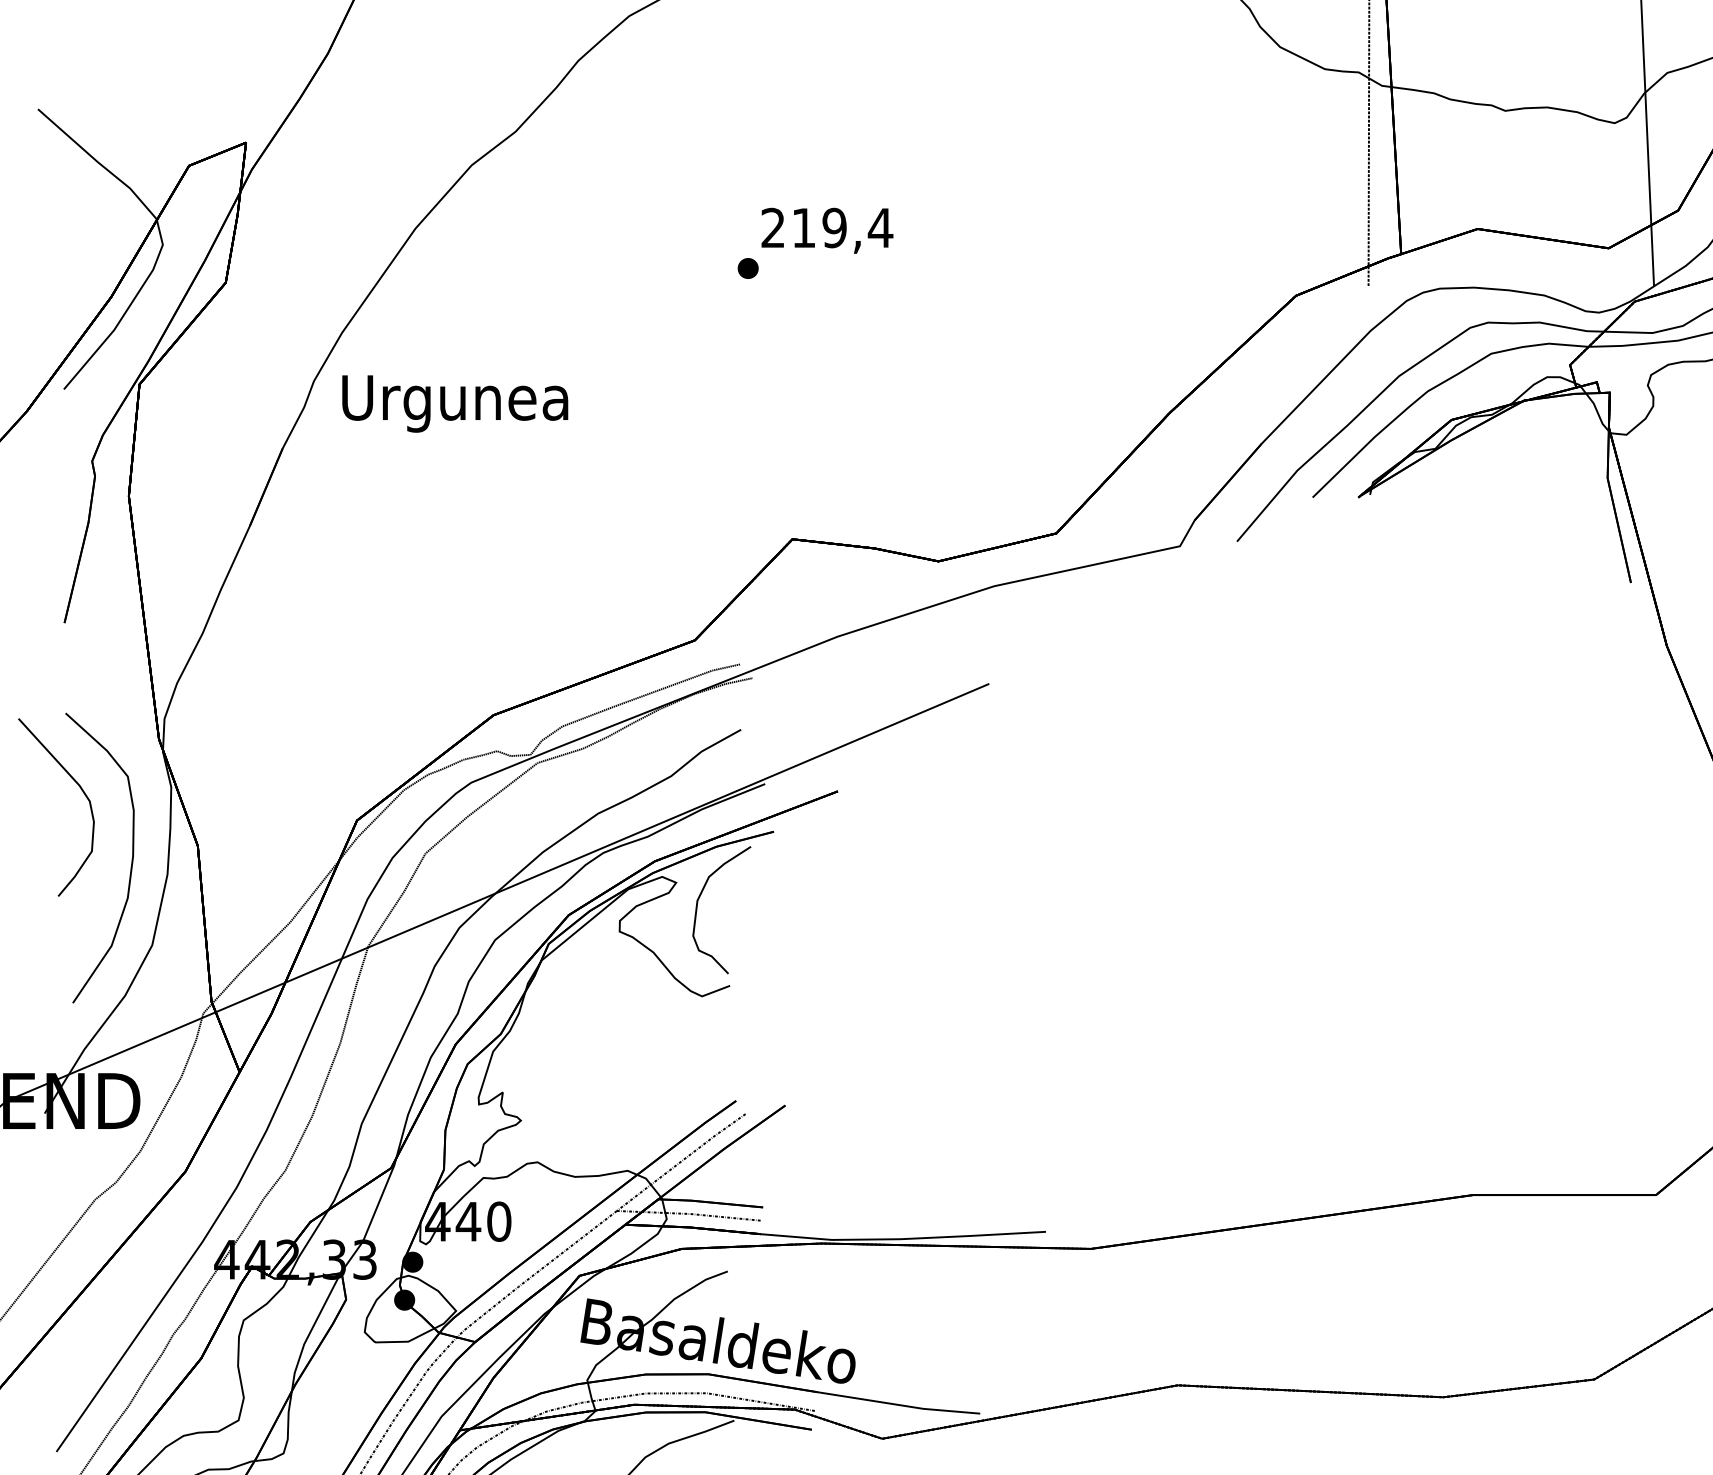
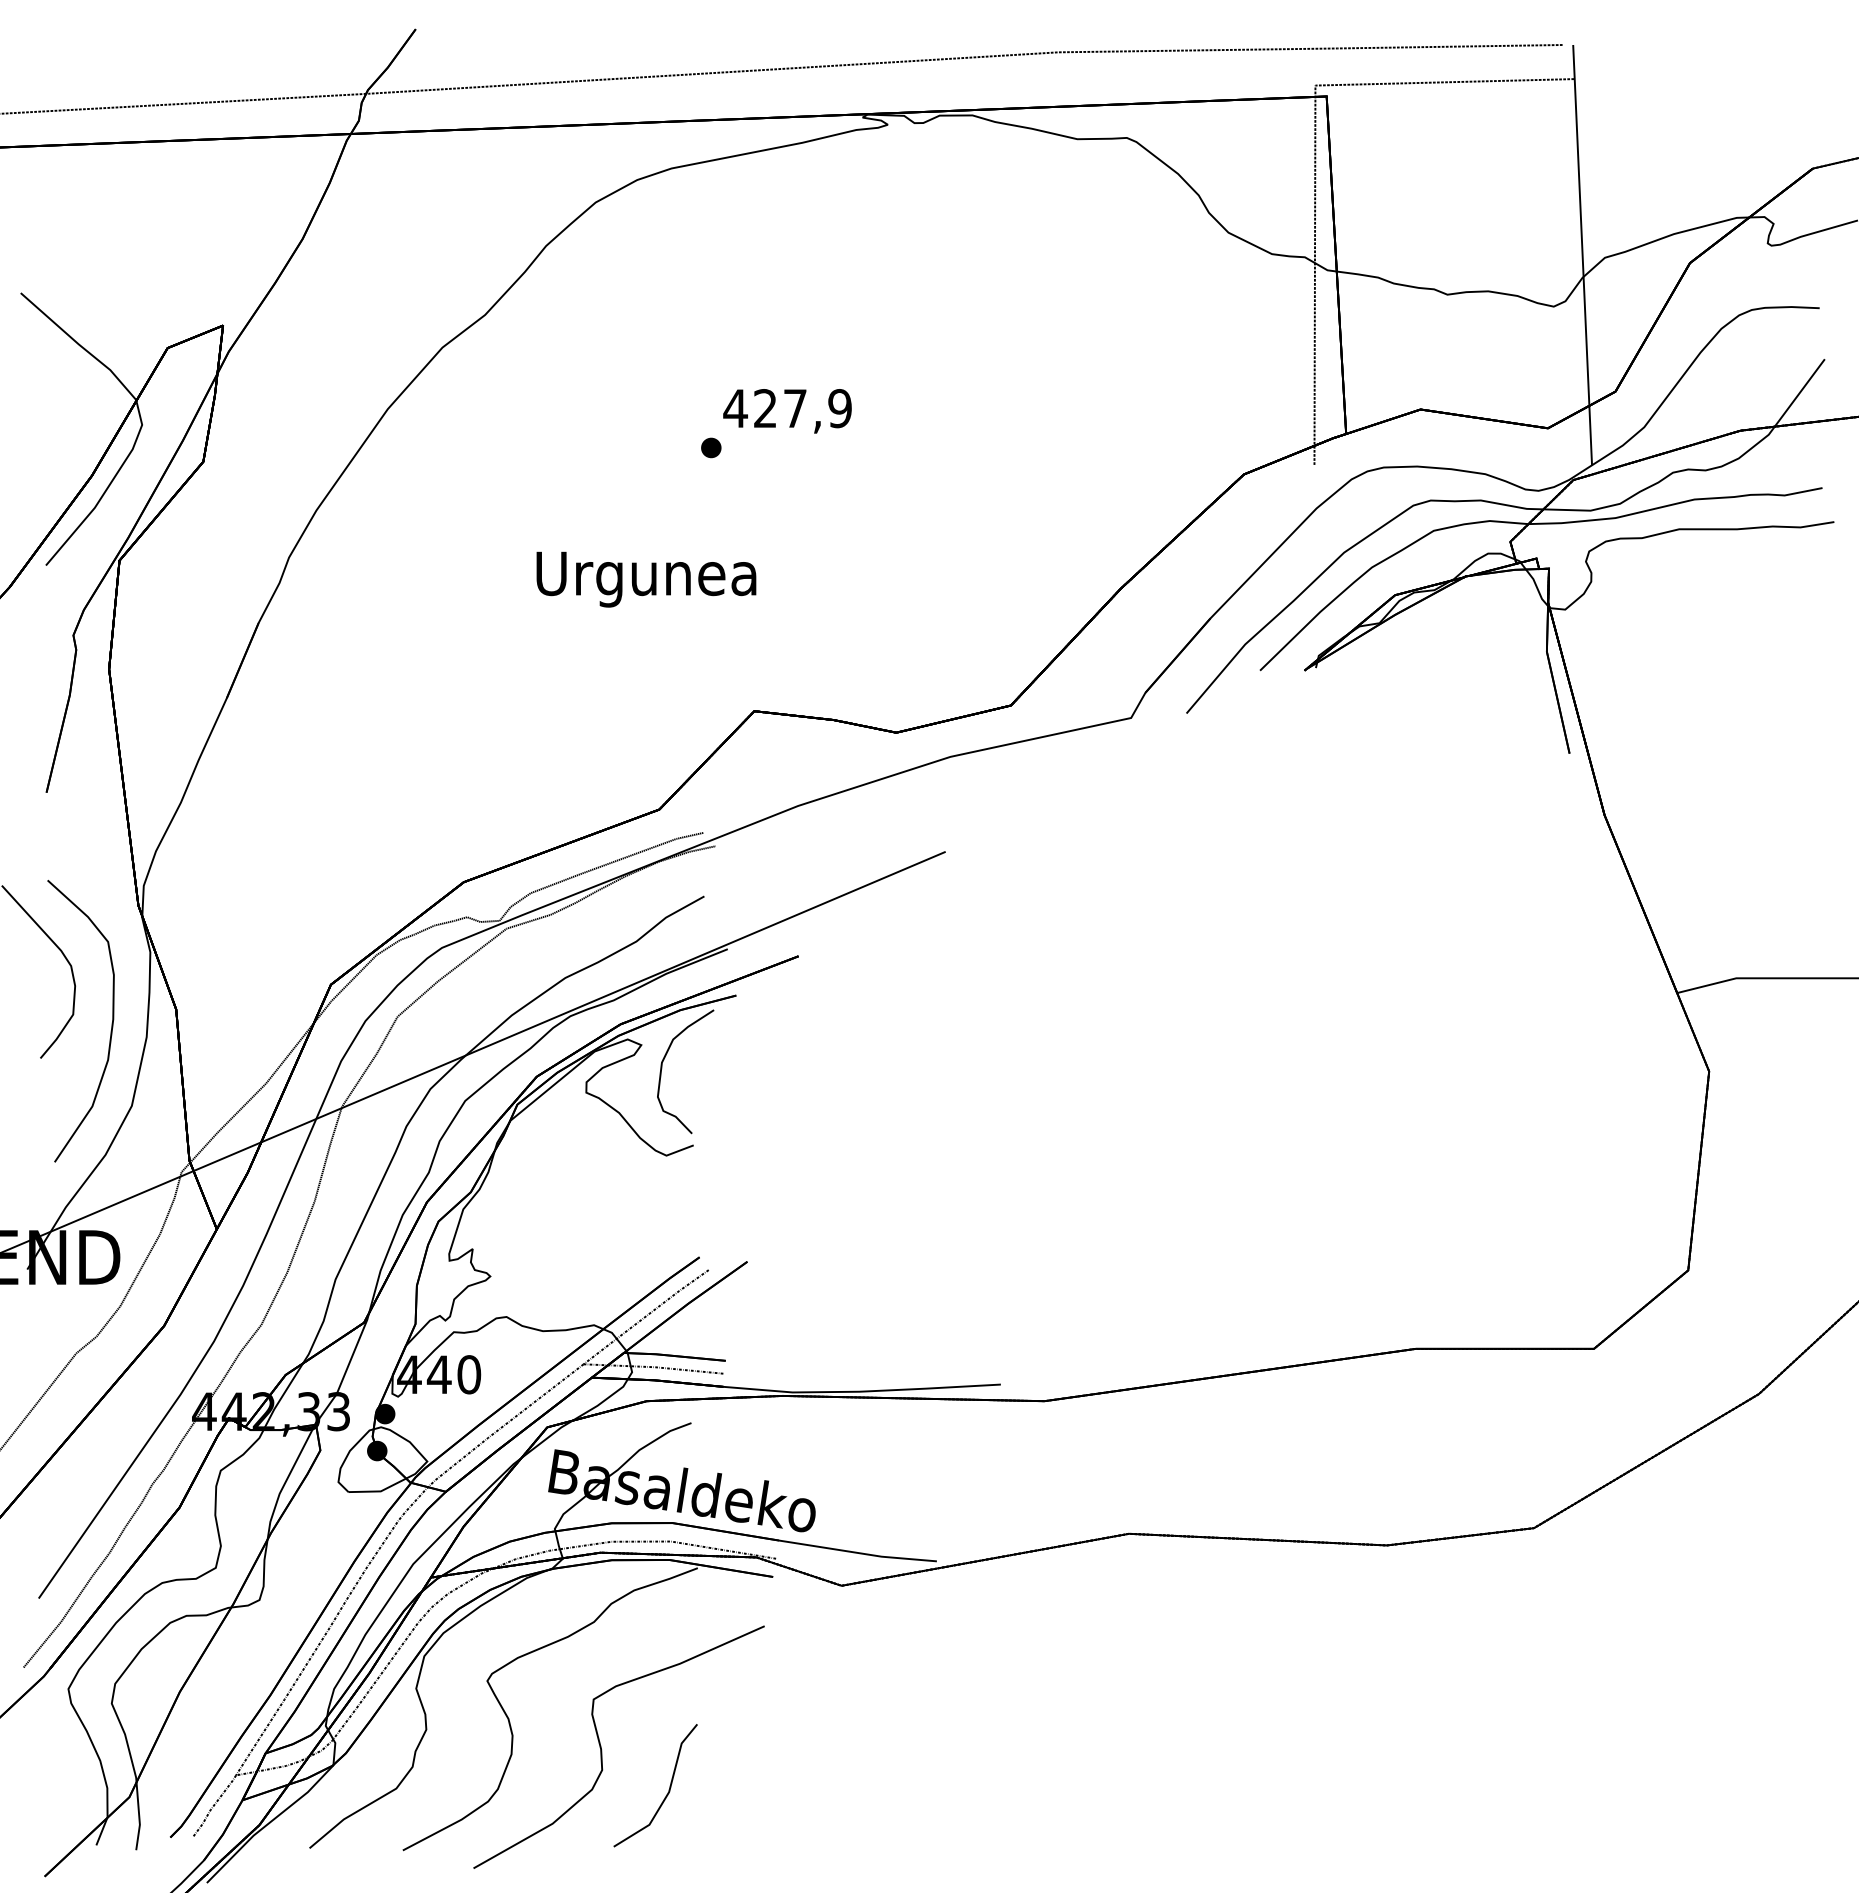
text: (826, 227) -> (787, 408), 219,4 -> 427,9
text: (455, 403) -> (646, 579), moved

